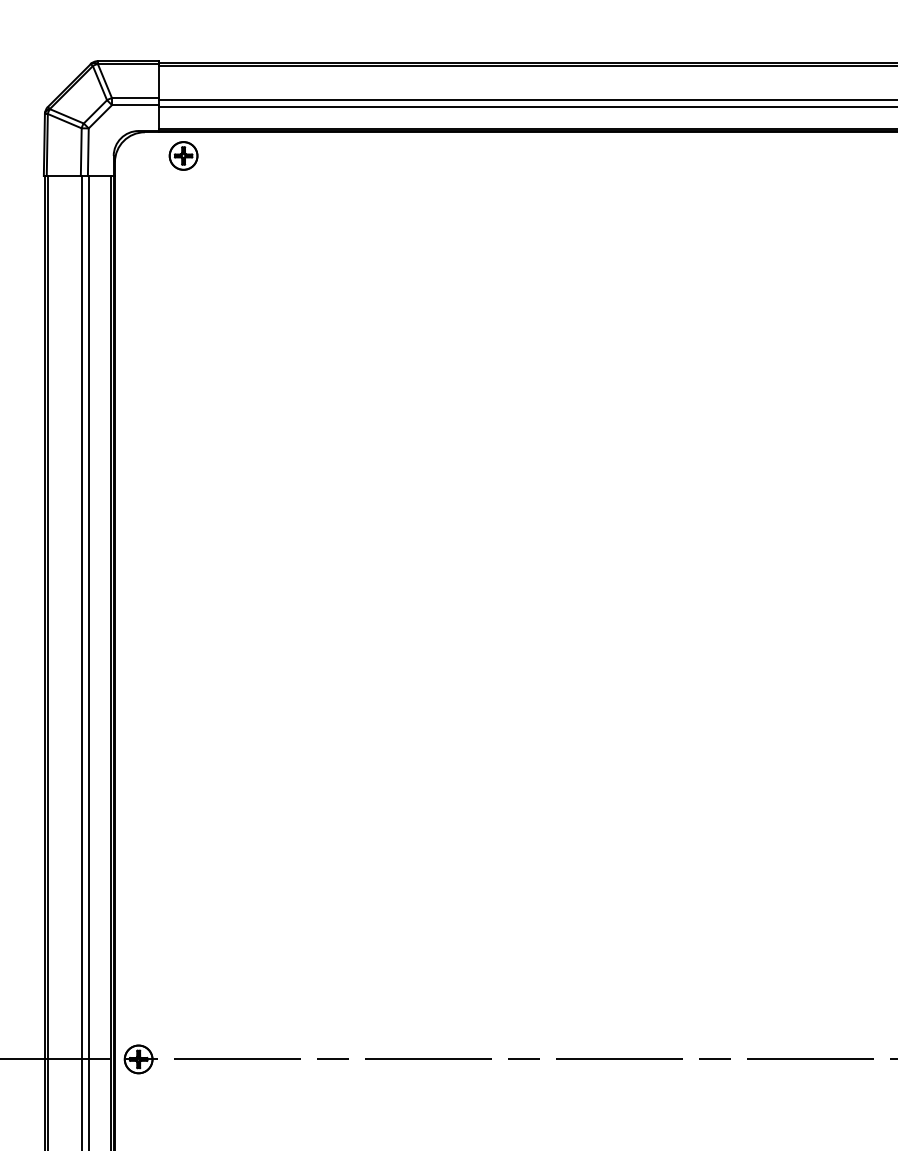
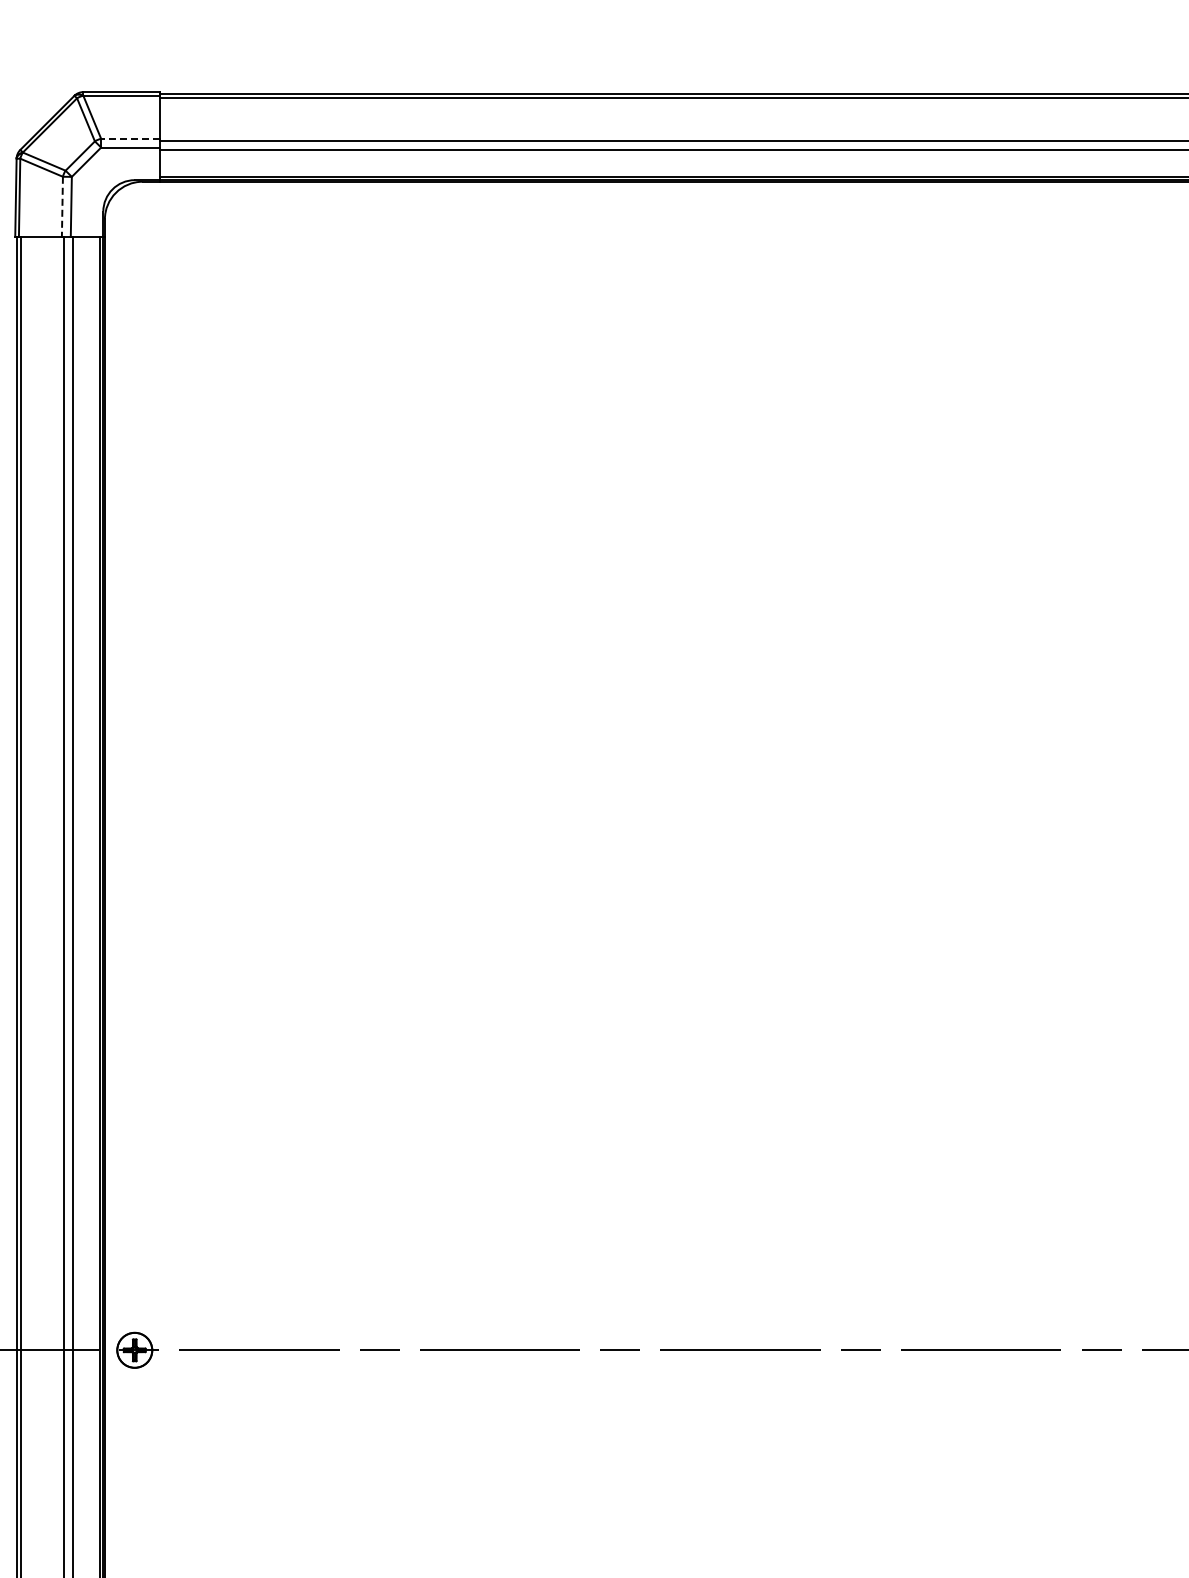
line: (135, 97) -> (130, 138), solid -> dashed
line: (81, 152) -> (62, 207), solid -> dashed
part: (183, 155) -> (191, 211), removed

